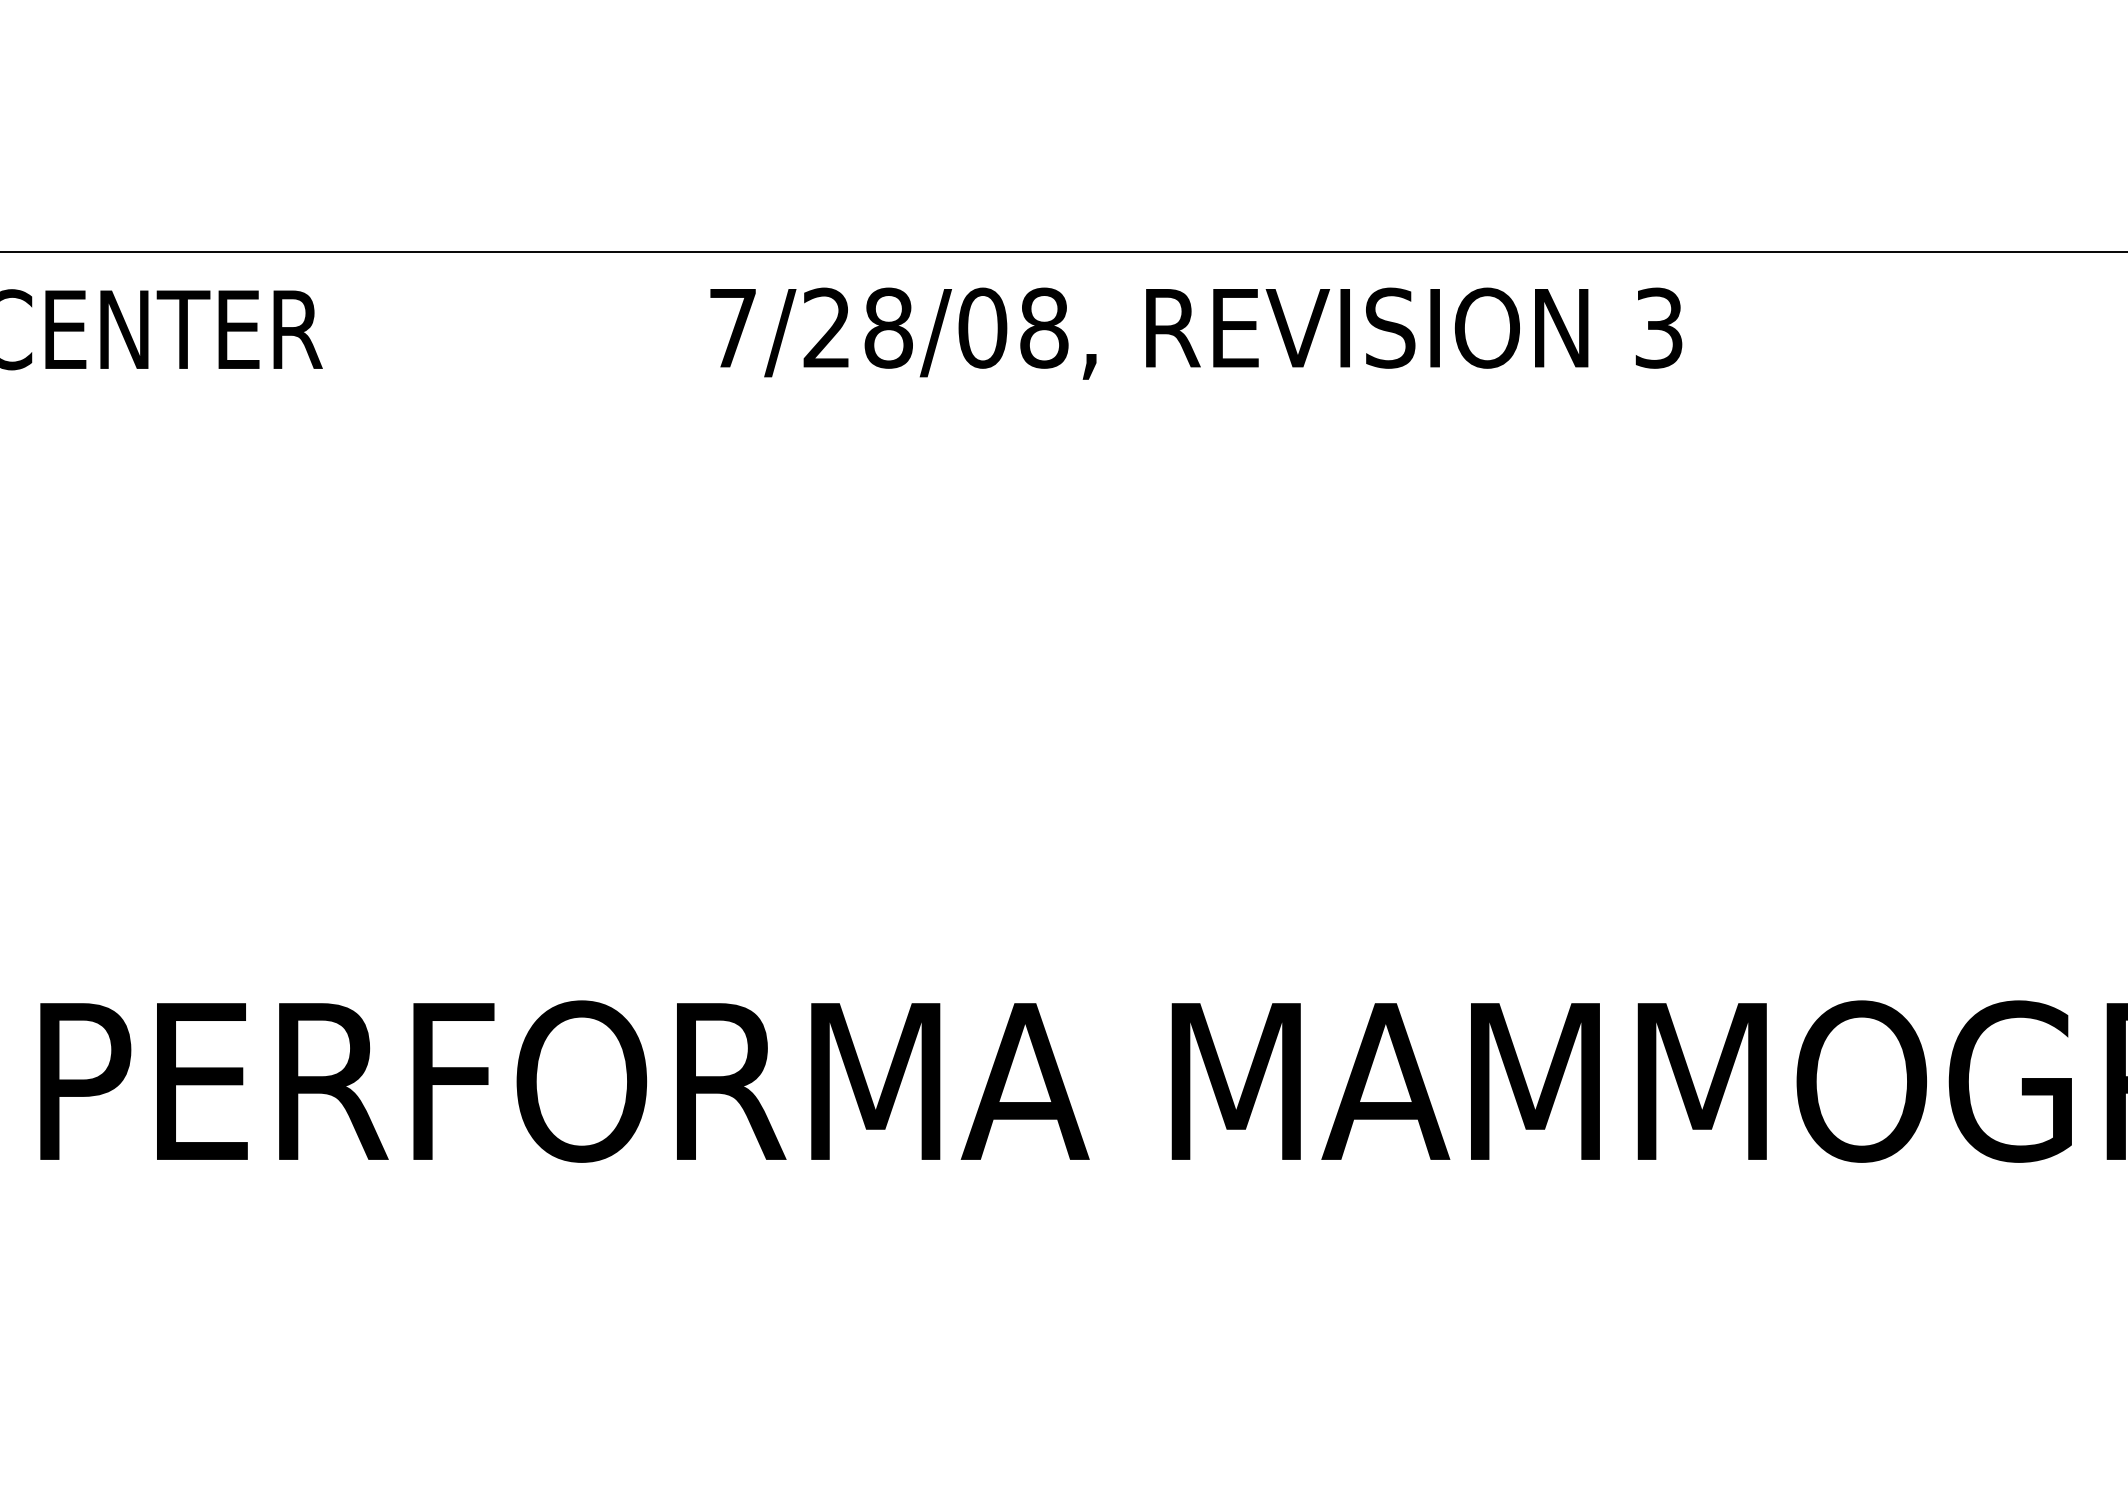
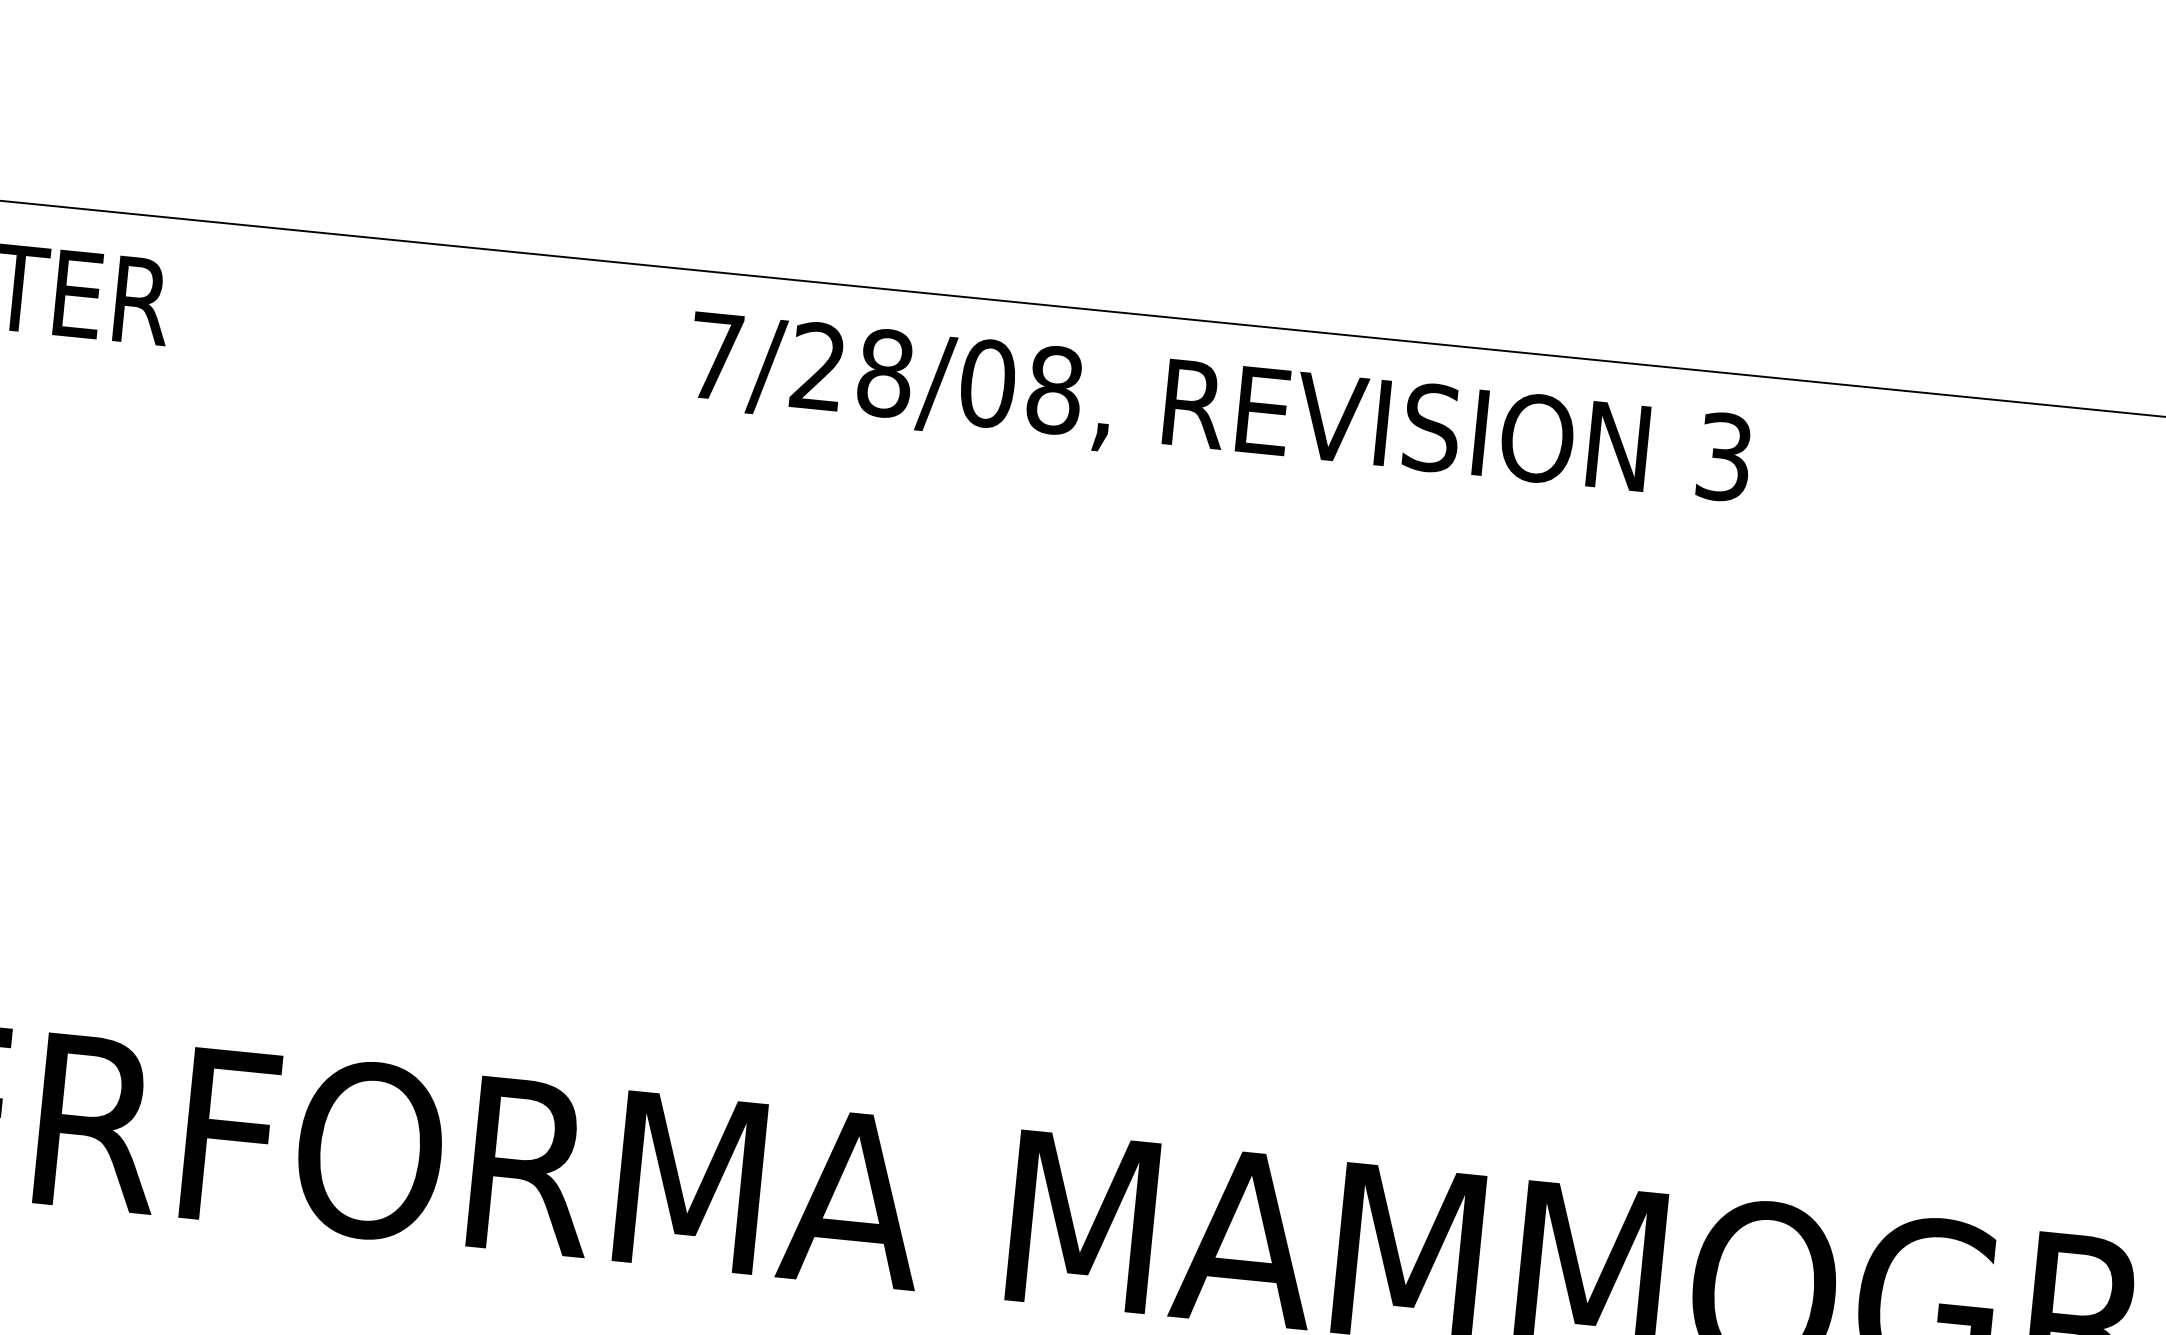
text: (1196, 333) -> (1220, 412), moved

